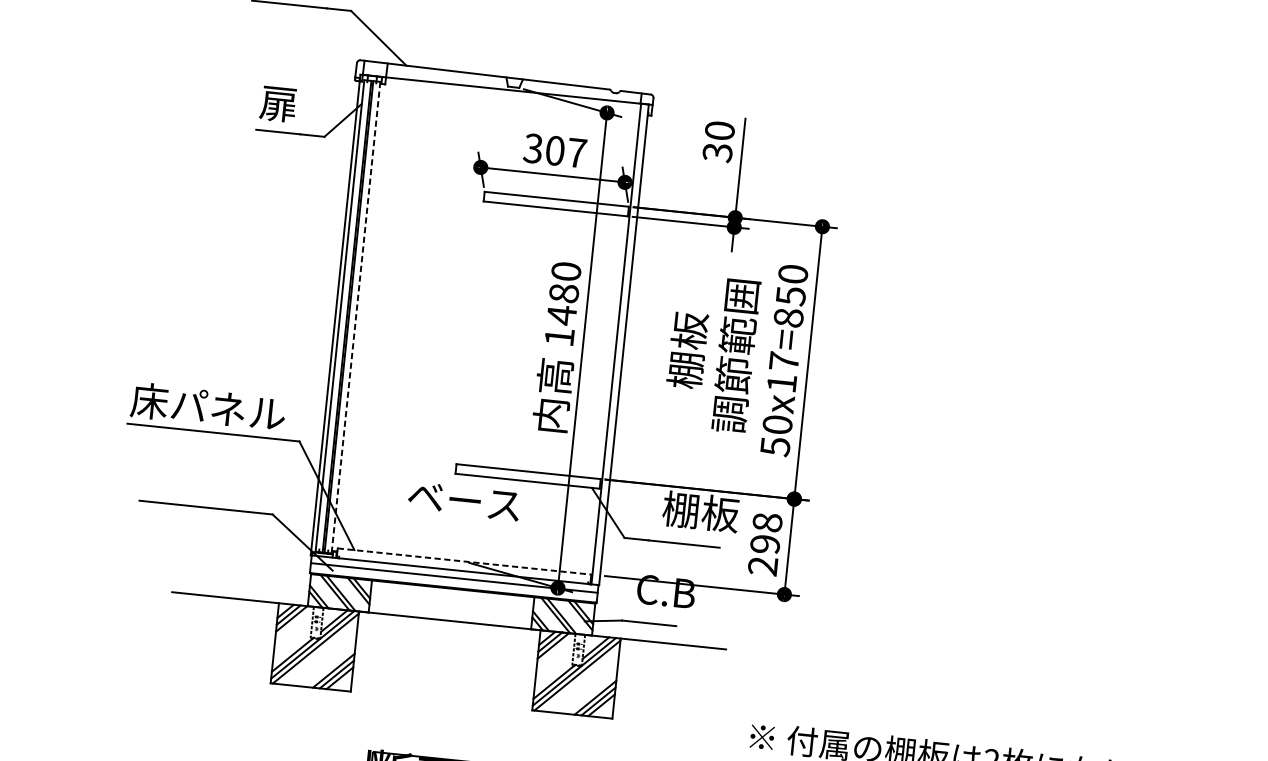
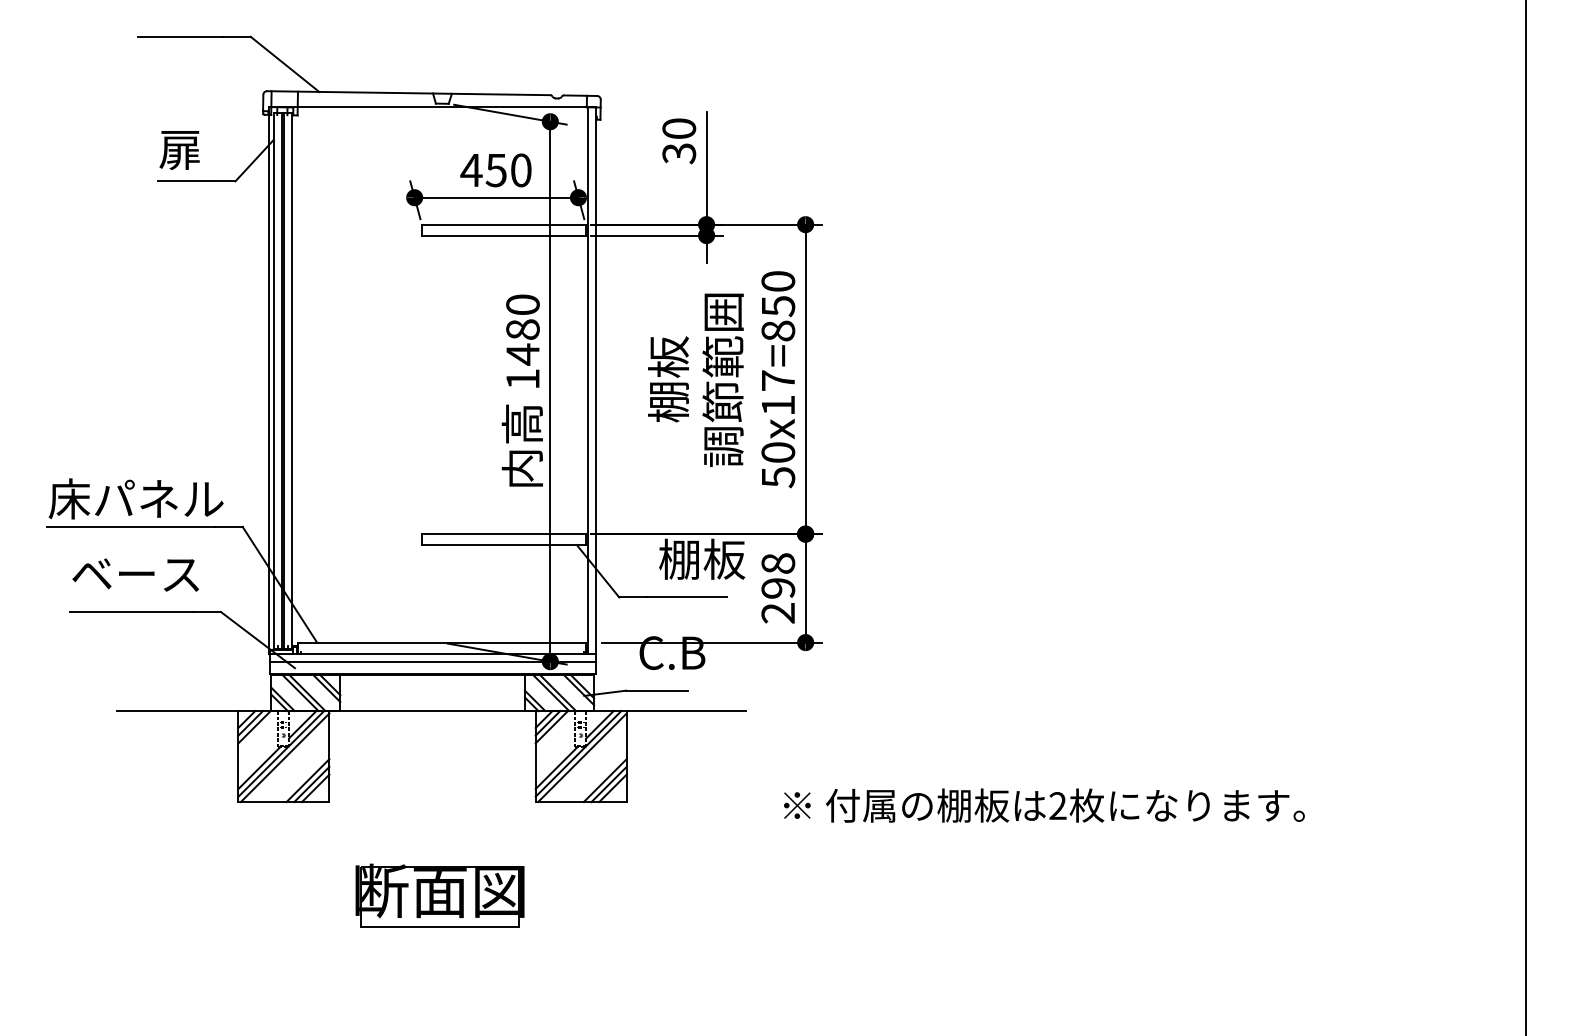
text: (554, 150) -> (495, 170), 307 -> 450
line: (355, 318) -> (291, 381), dashed -> solid
text: (463, 500) -> (135, 574), moved
line: (464, 561) -> (442, 642), dashed -> solid

